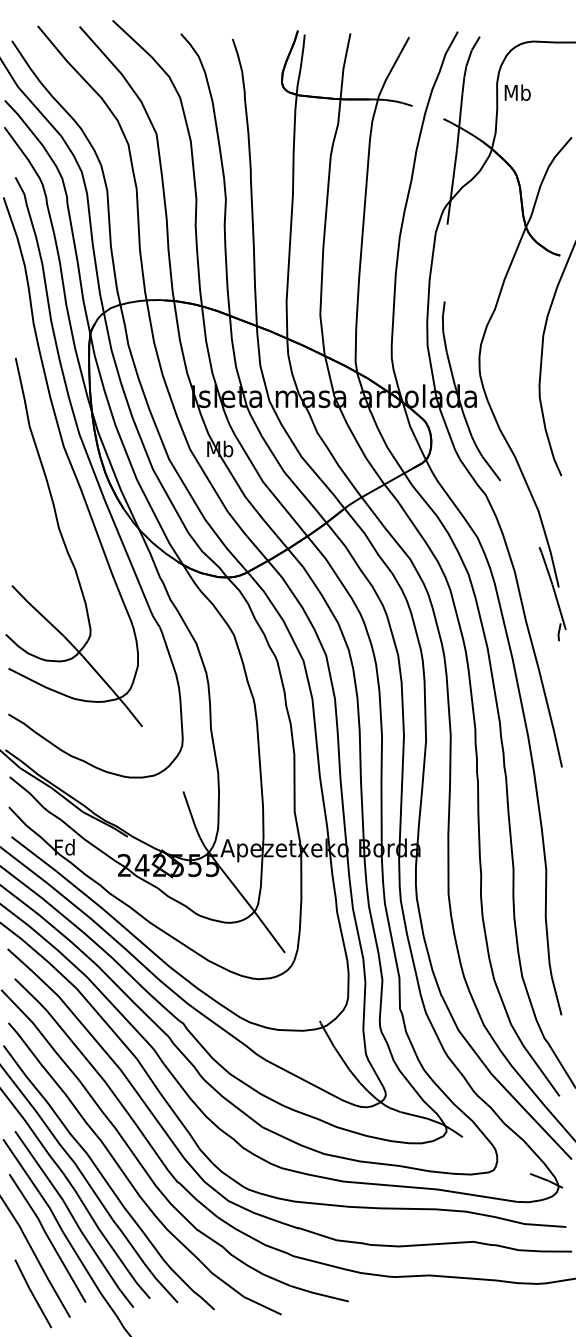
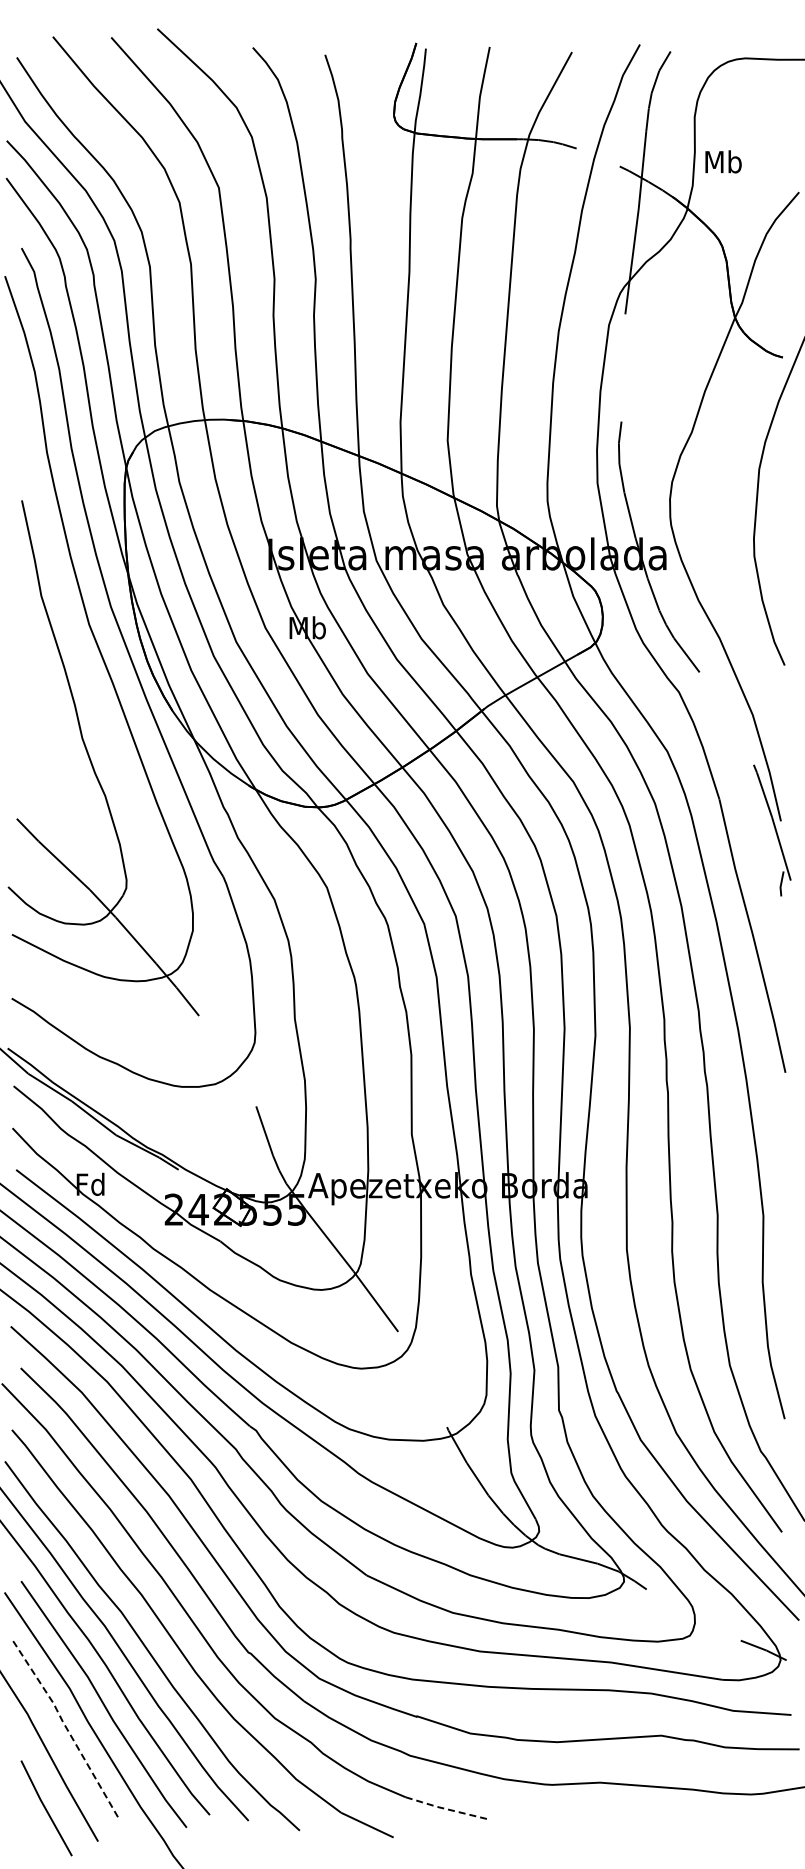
text: (517, 92) -> (723, 161), moved
line: (48, 1237) -> (67, 1729), solid -> dashed
line: (318, 1293) -> (445, 1808), solid -> dashed

